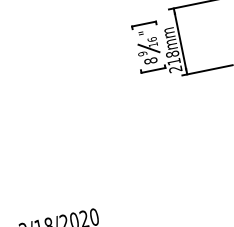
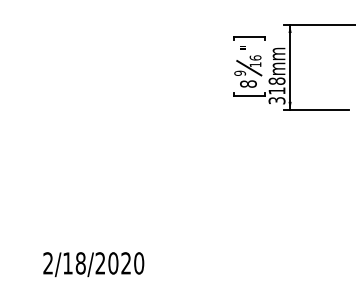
text: (175, 69) -> (277, 100), 218mm -> 318mm

